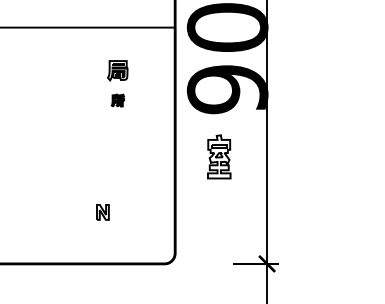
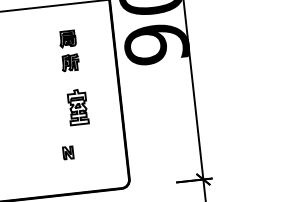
part: (117, 100) -> (70, 62), size x1.67
part: (219, 156) -> (78, 106), moved

